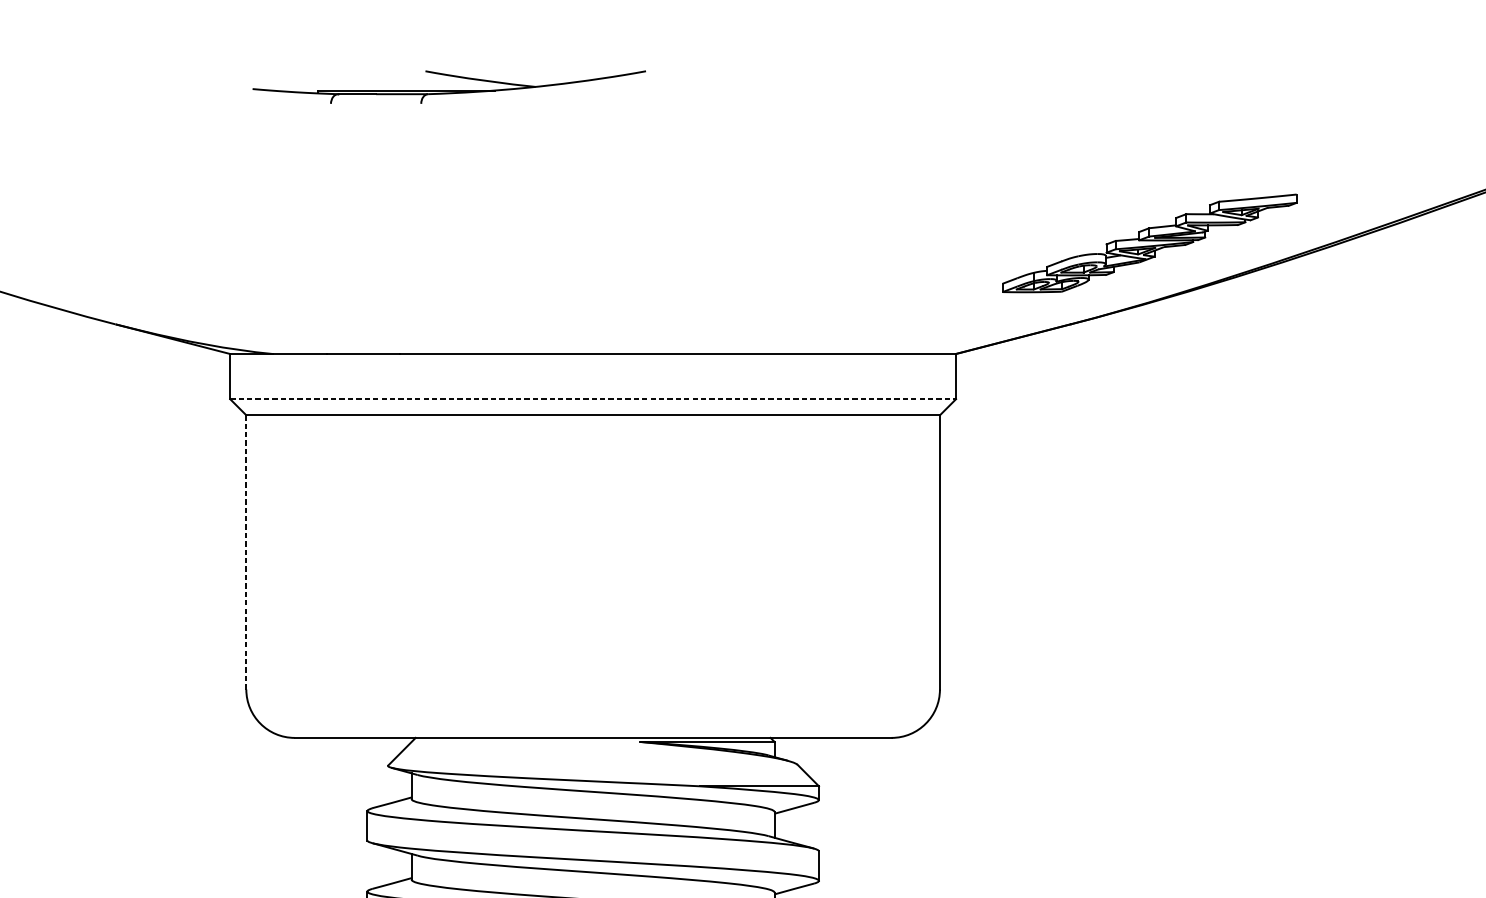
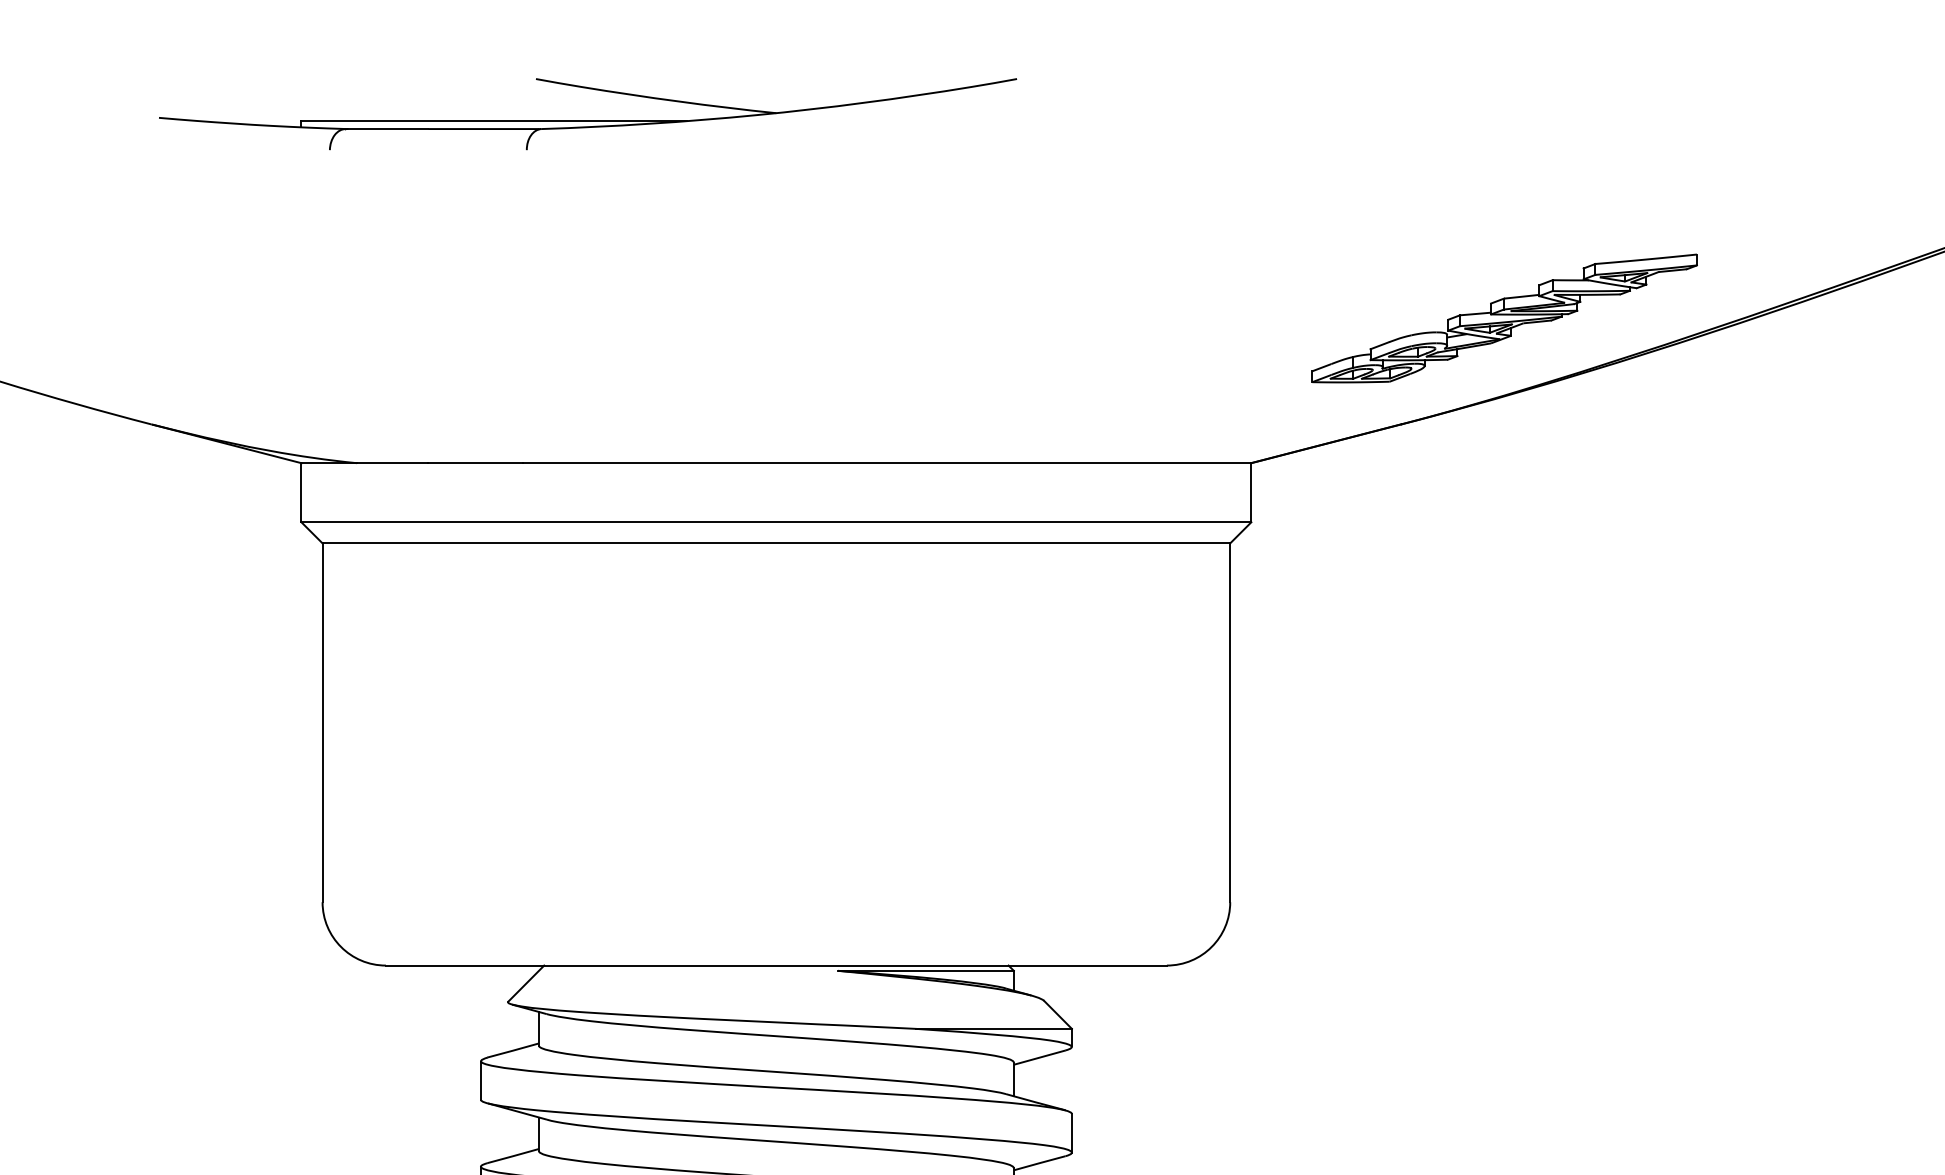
part: (449, 87) -> (588, 114), size x1.67
line: (593, 399) -> (776, 522), dashed -> solid
line: (246, 552) -> (322, 722), dashed -> solid

